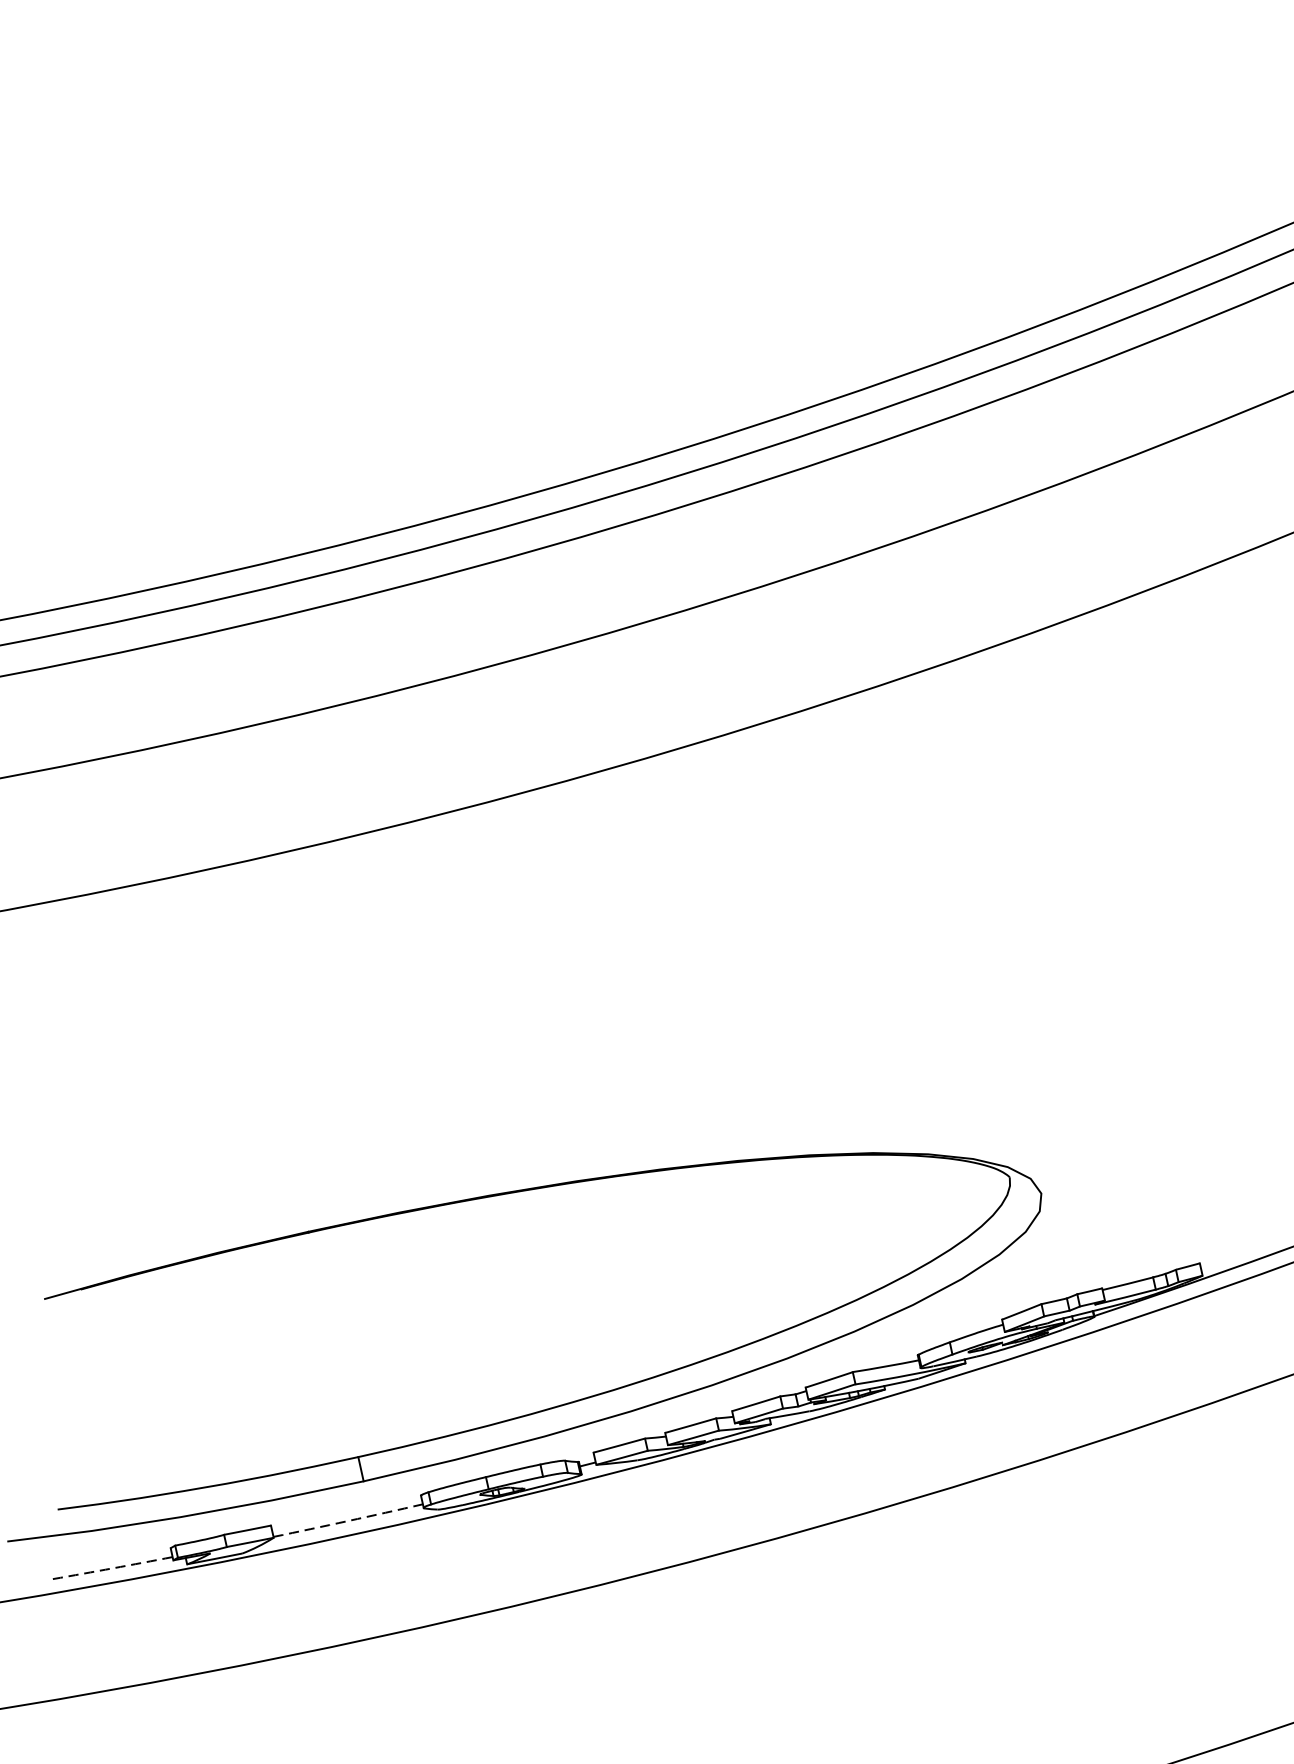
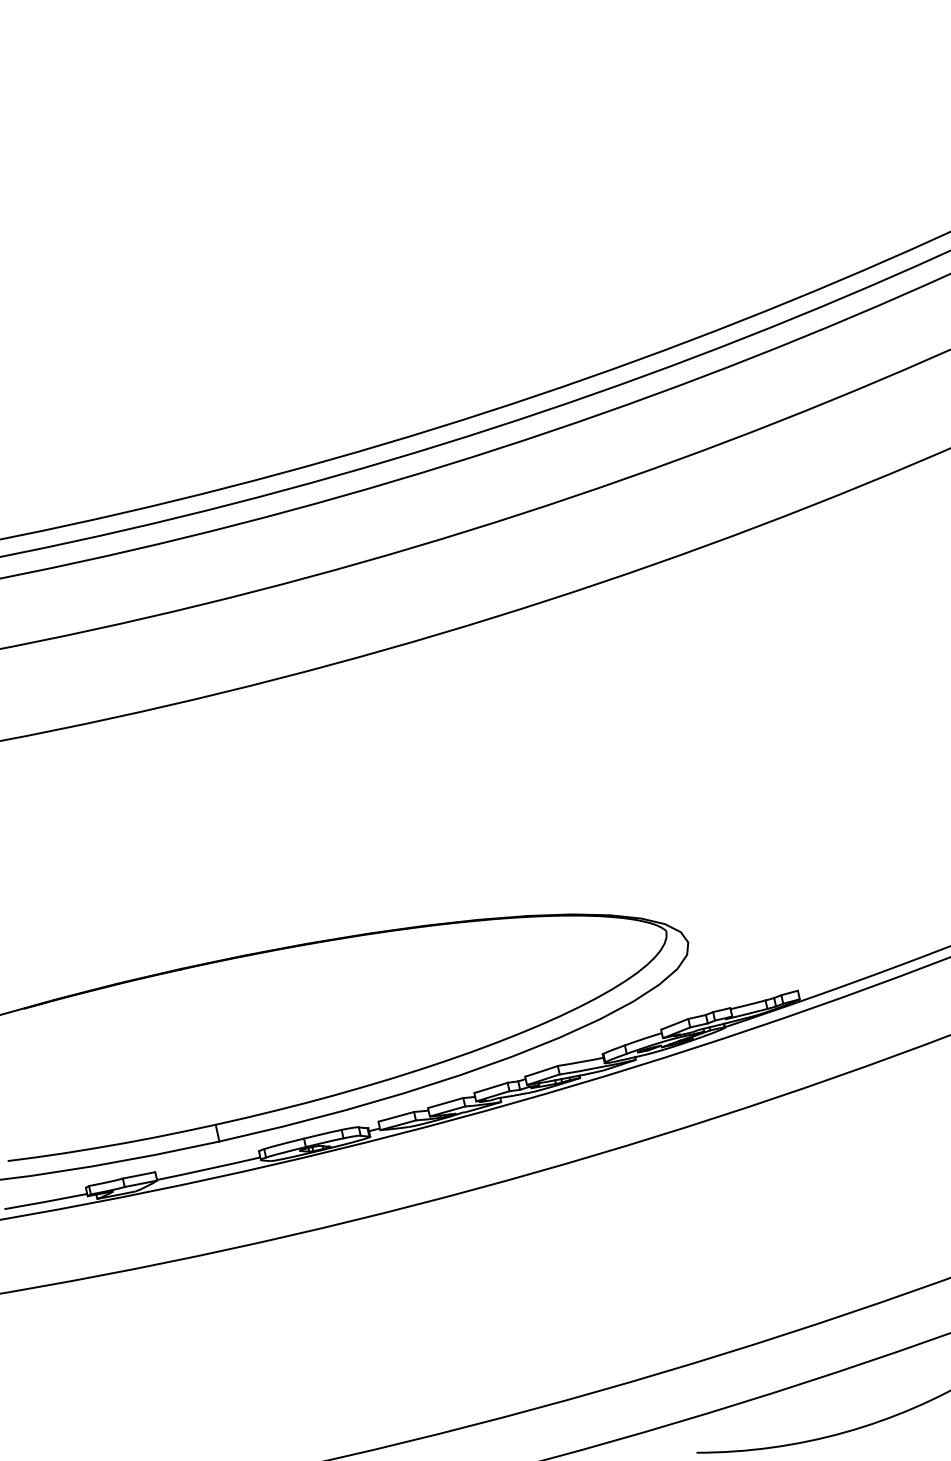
arc: (347, 1520) -> (208, 1168), dashed -> solid
arc: (112, 1567) -> (45, 1201), dashed -> solid

